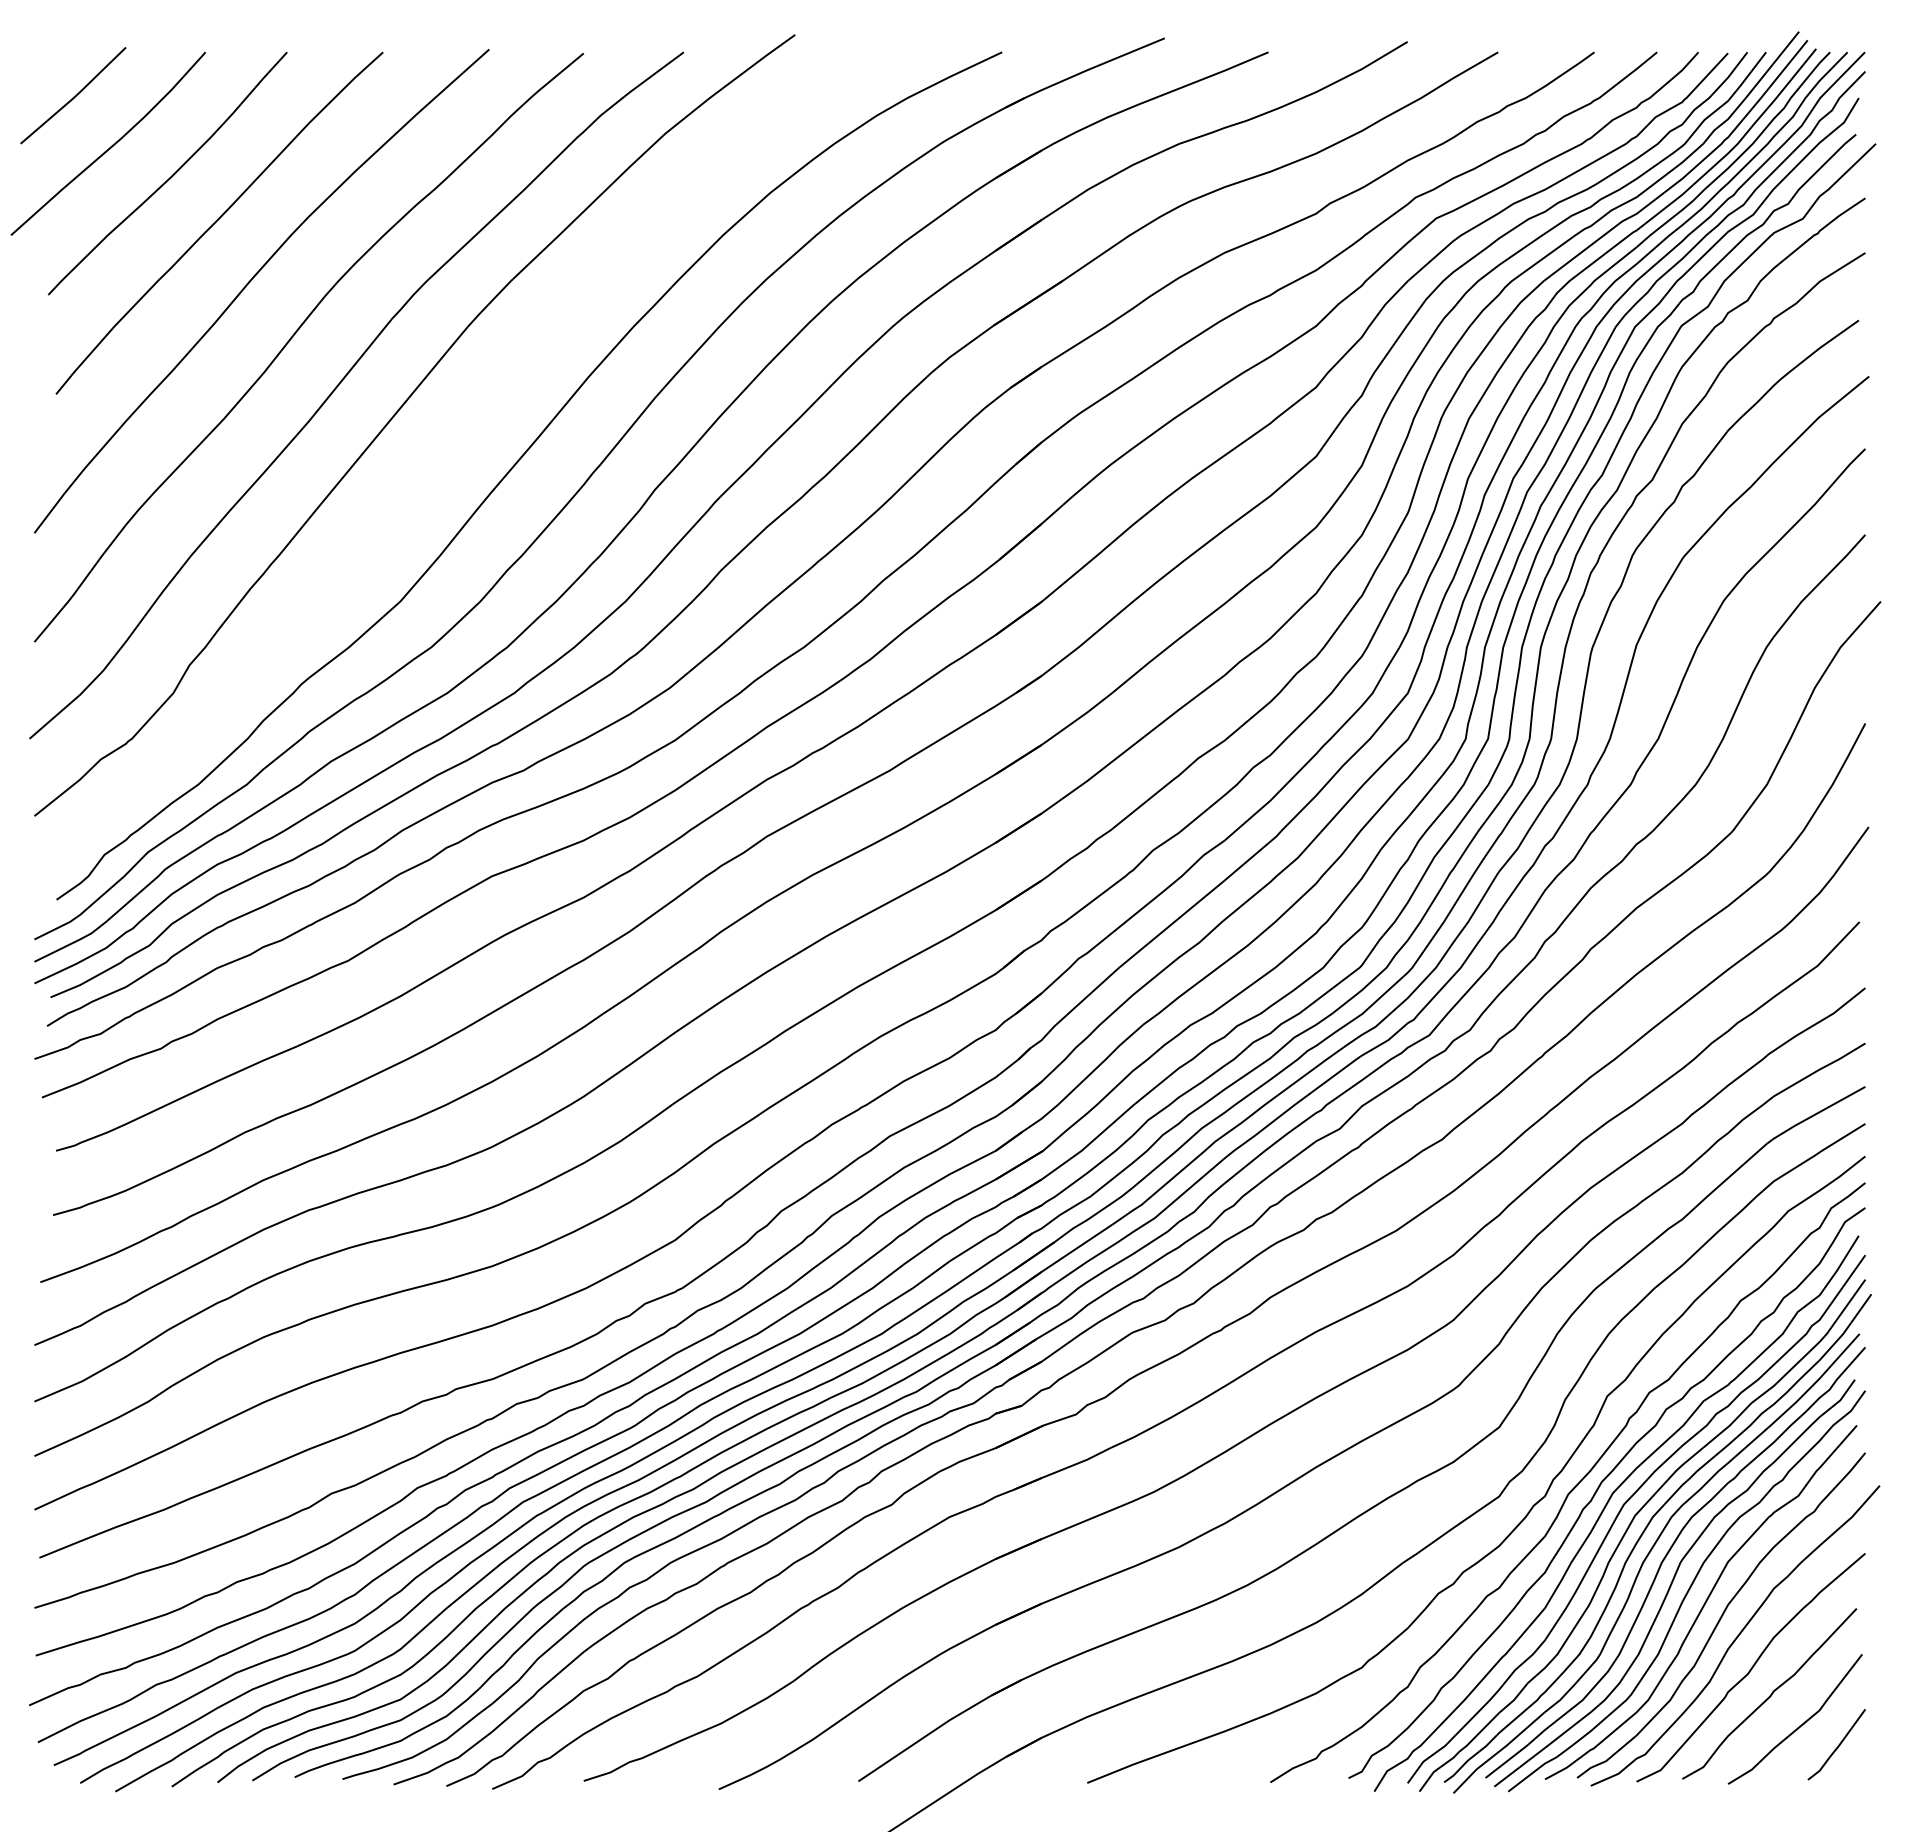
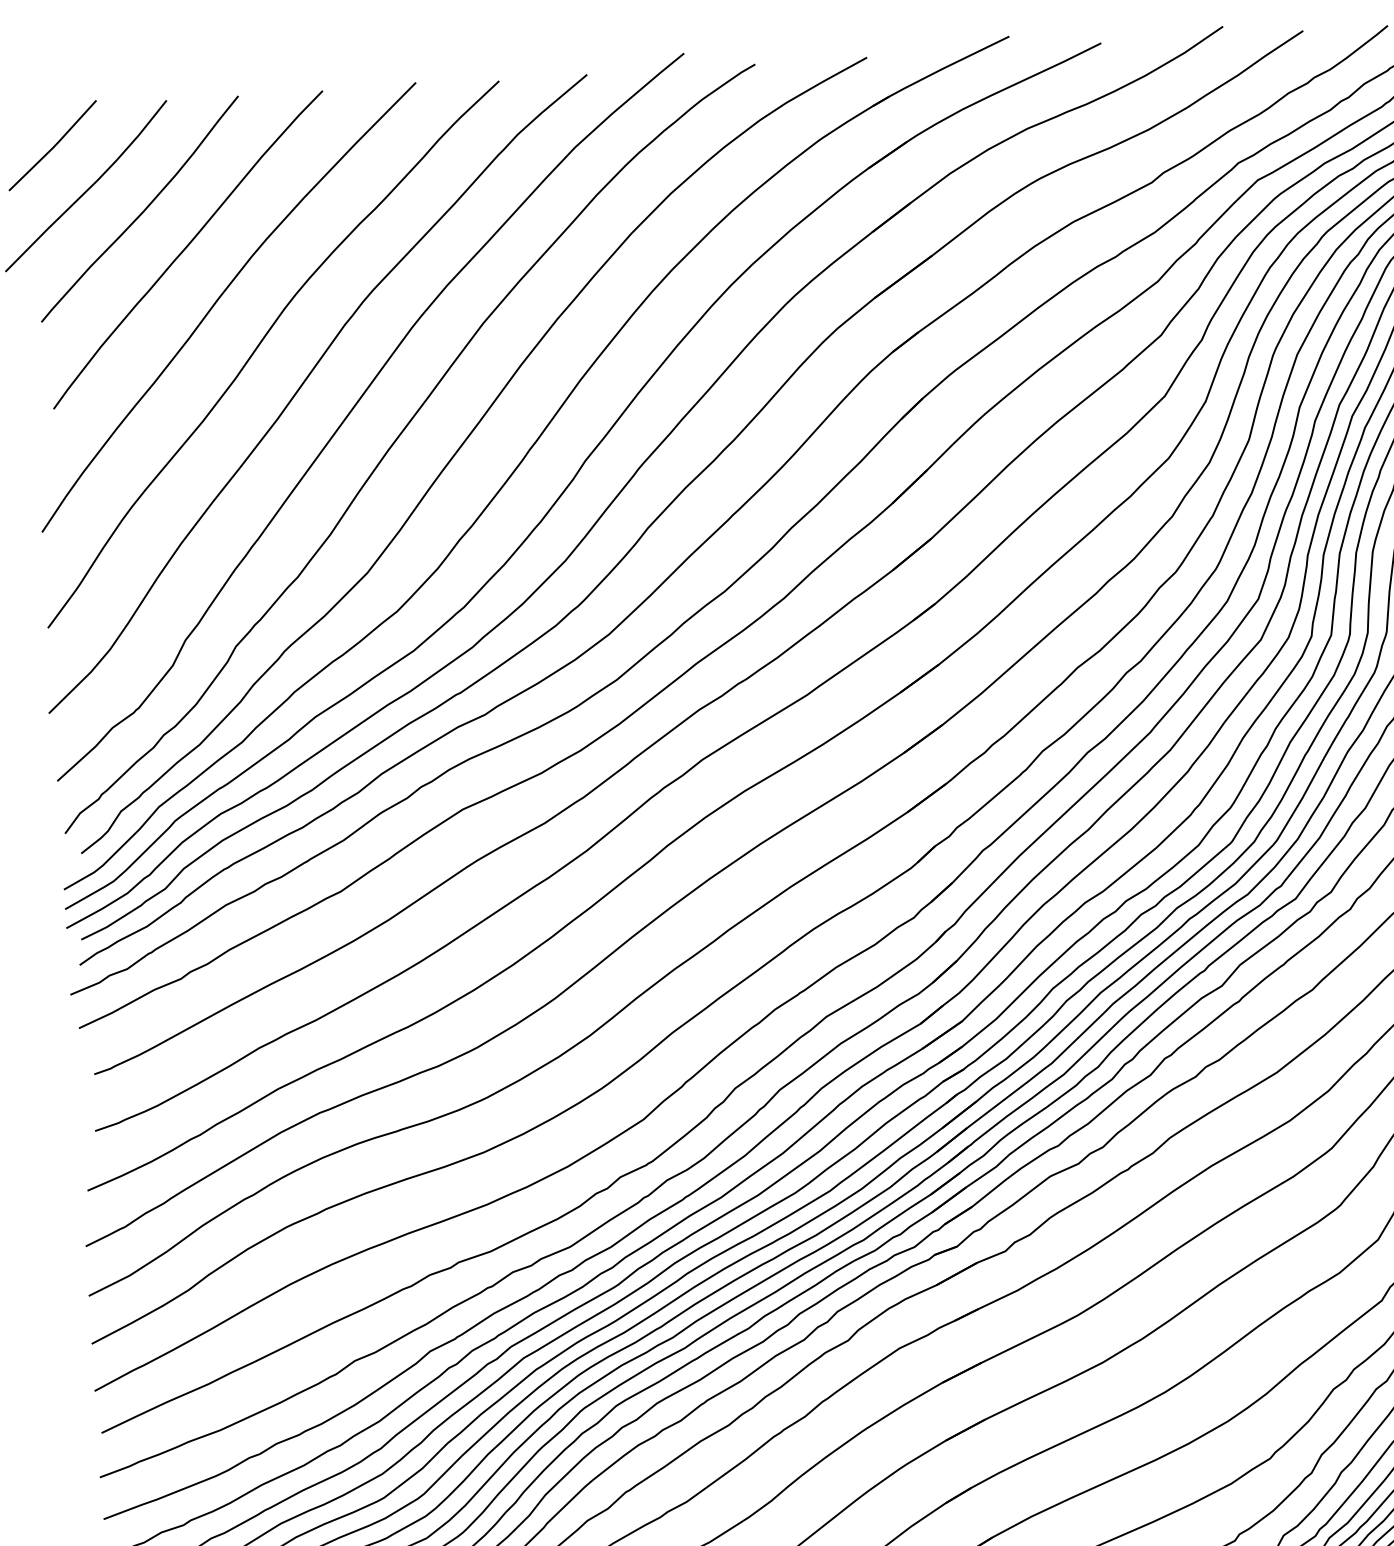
curve: (445, 450) -> (399, 437), added

